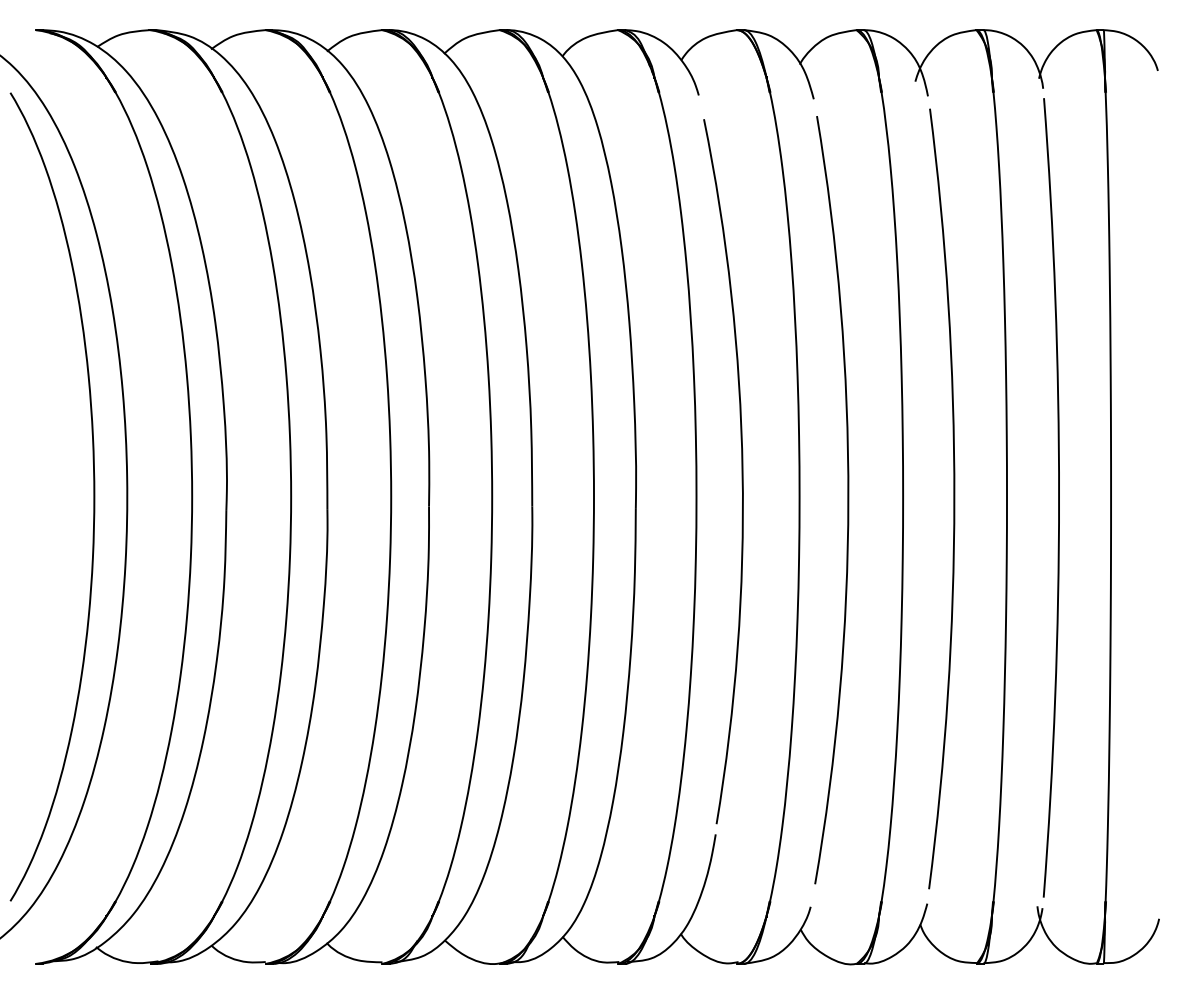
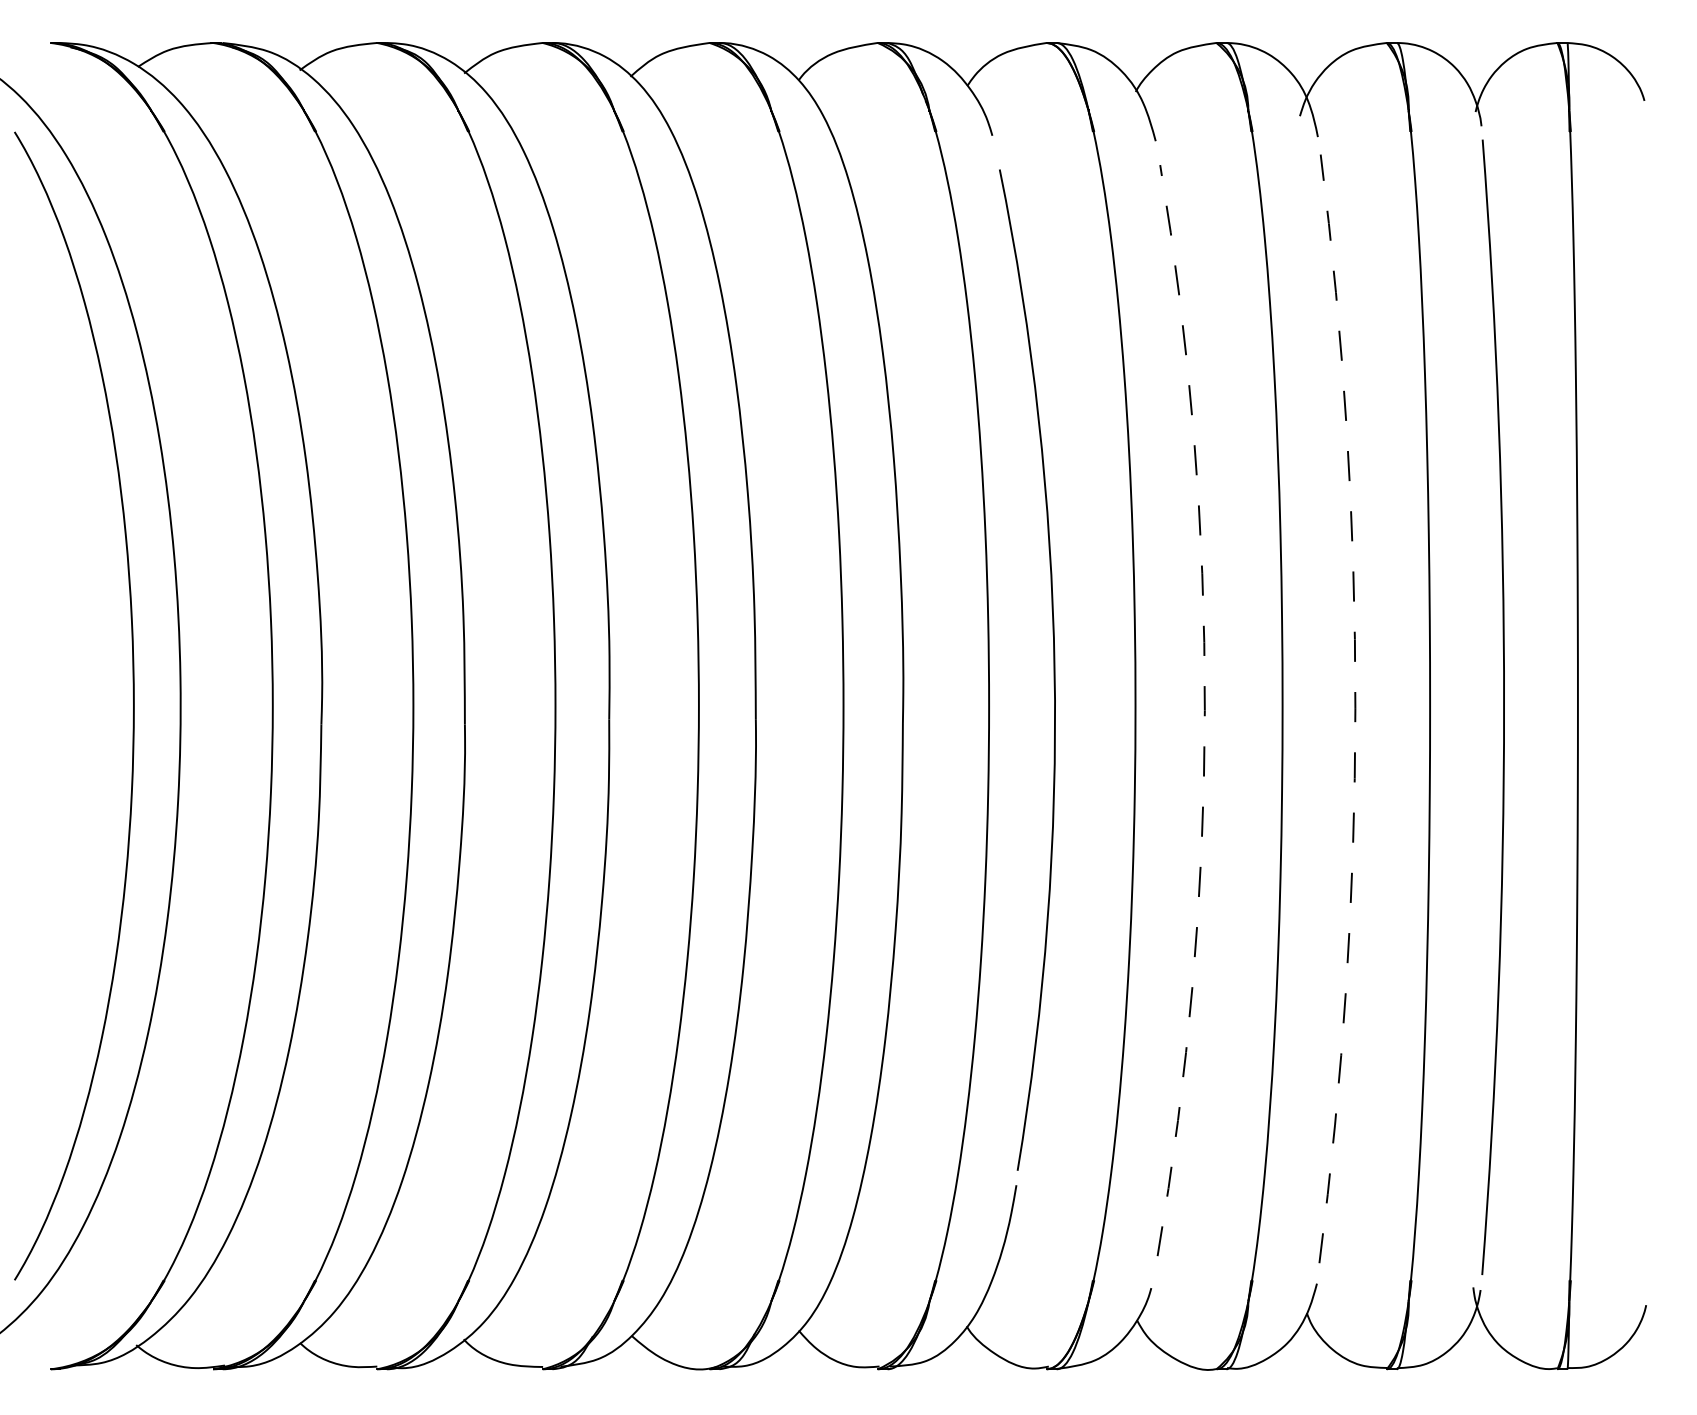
arc: (954, 499) -> (1355, 709), solid -> dashed
arc: (848, 500) -> (1204, 711), solid -> dashed

